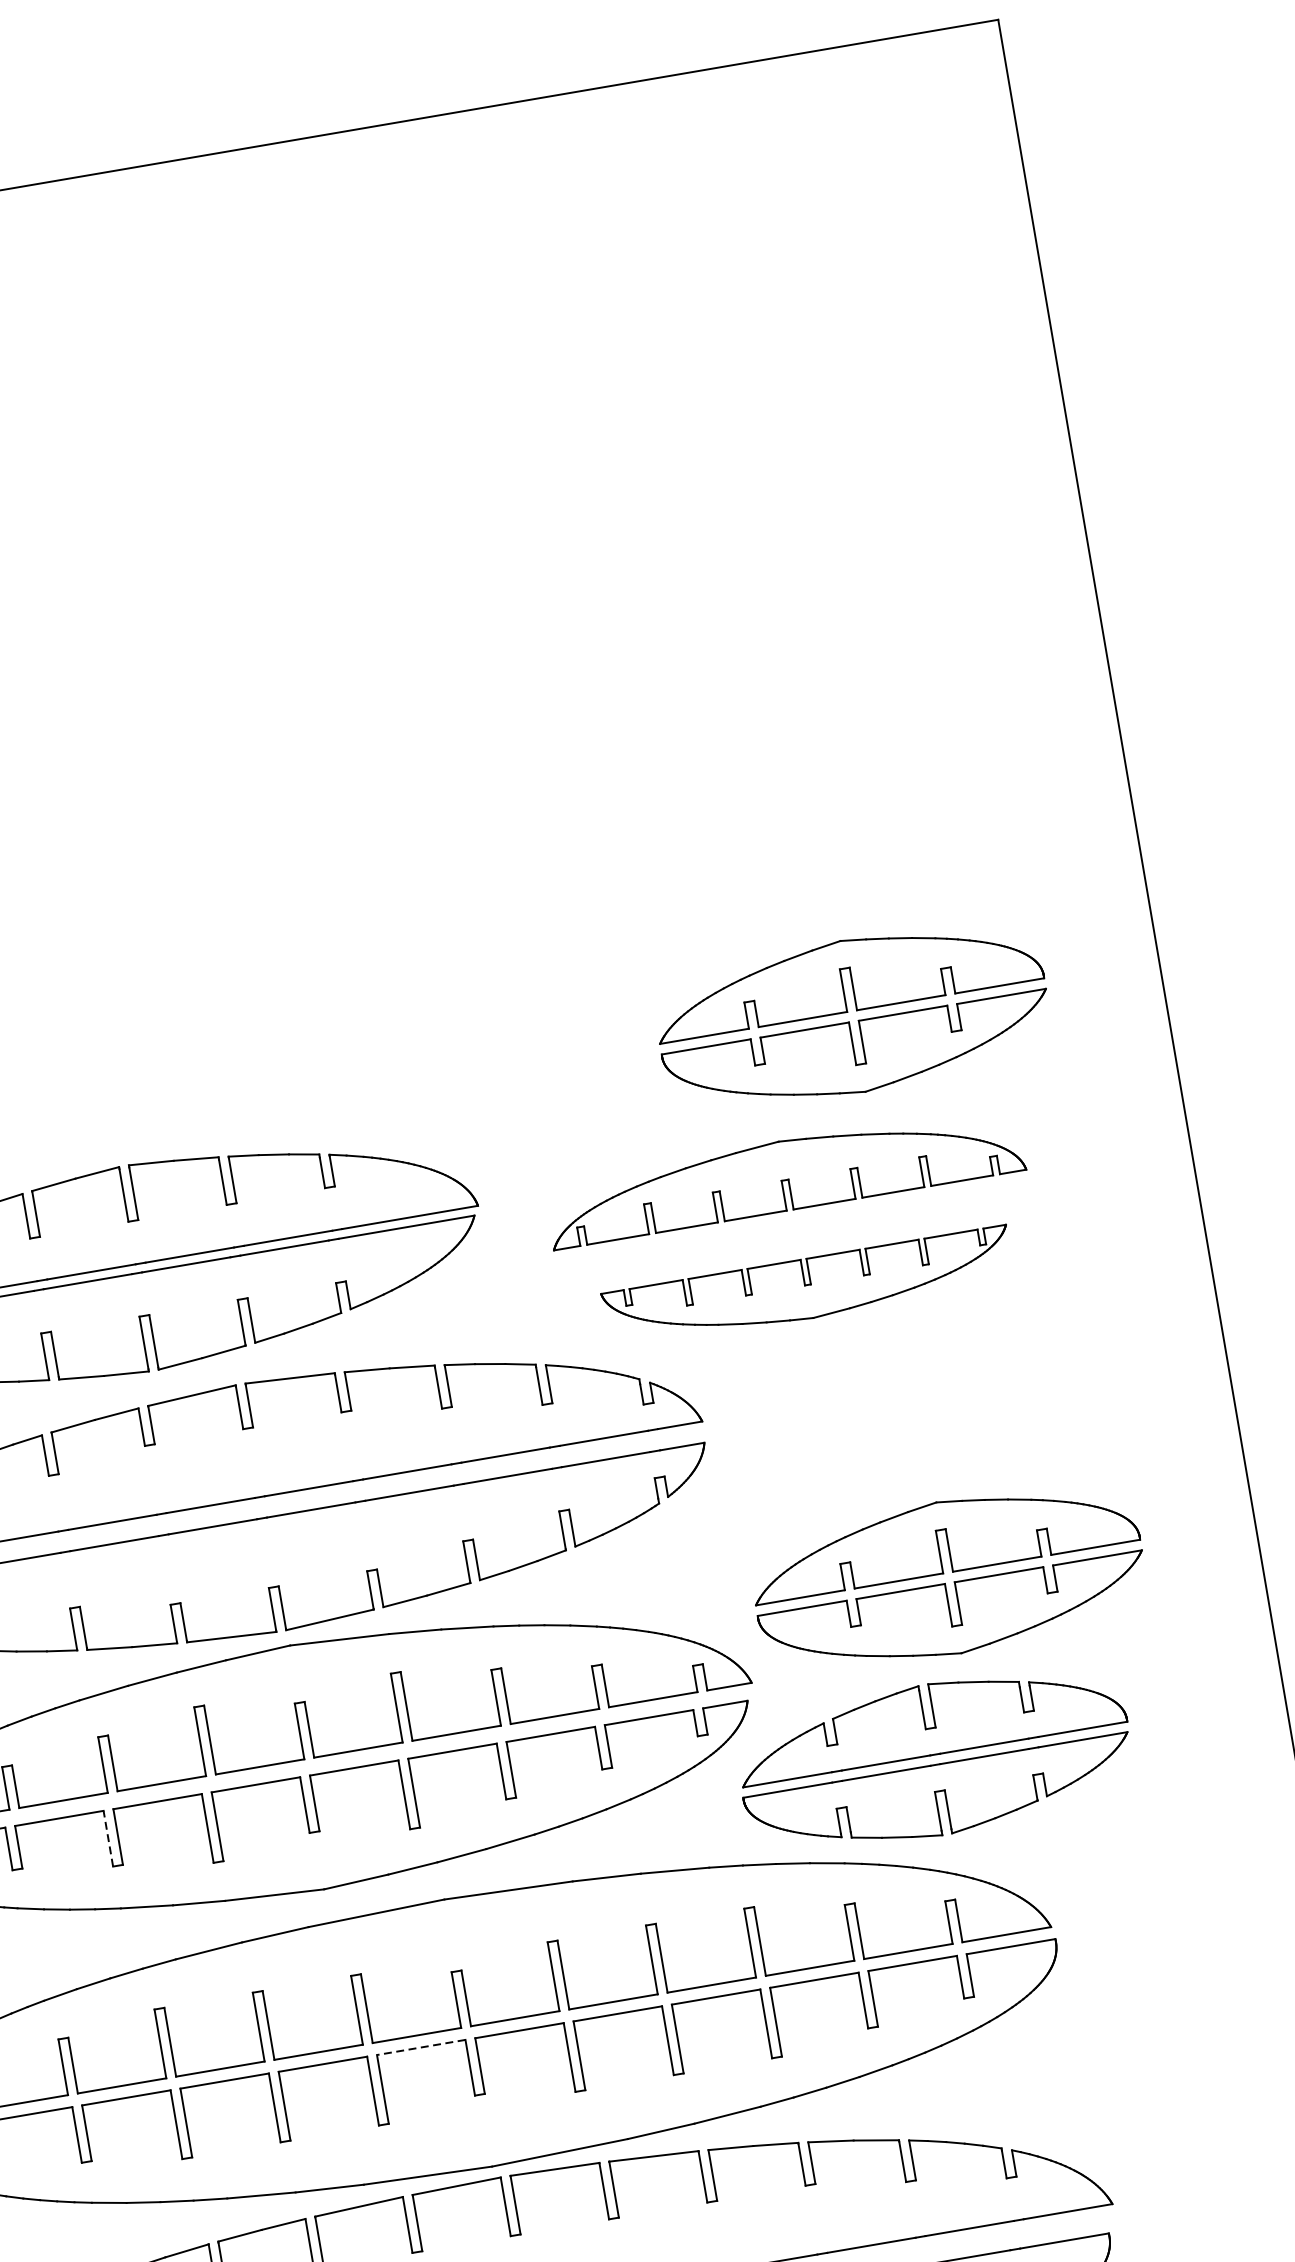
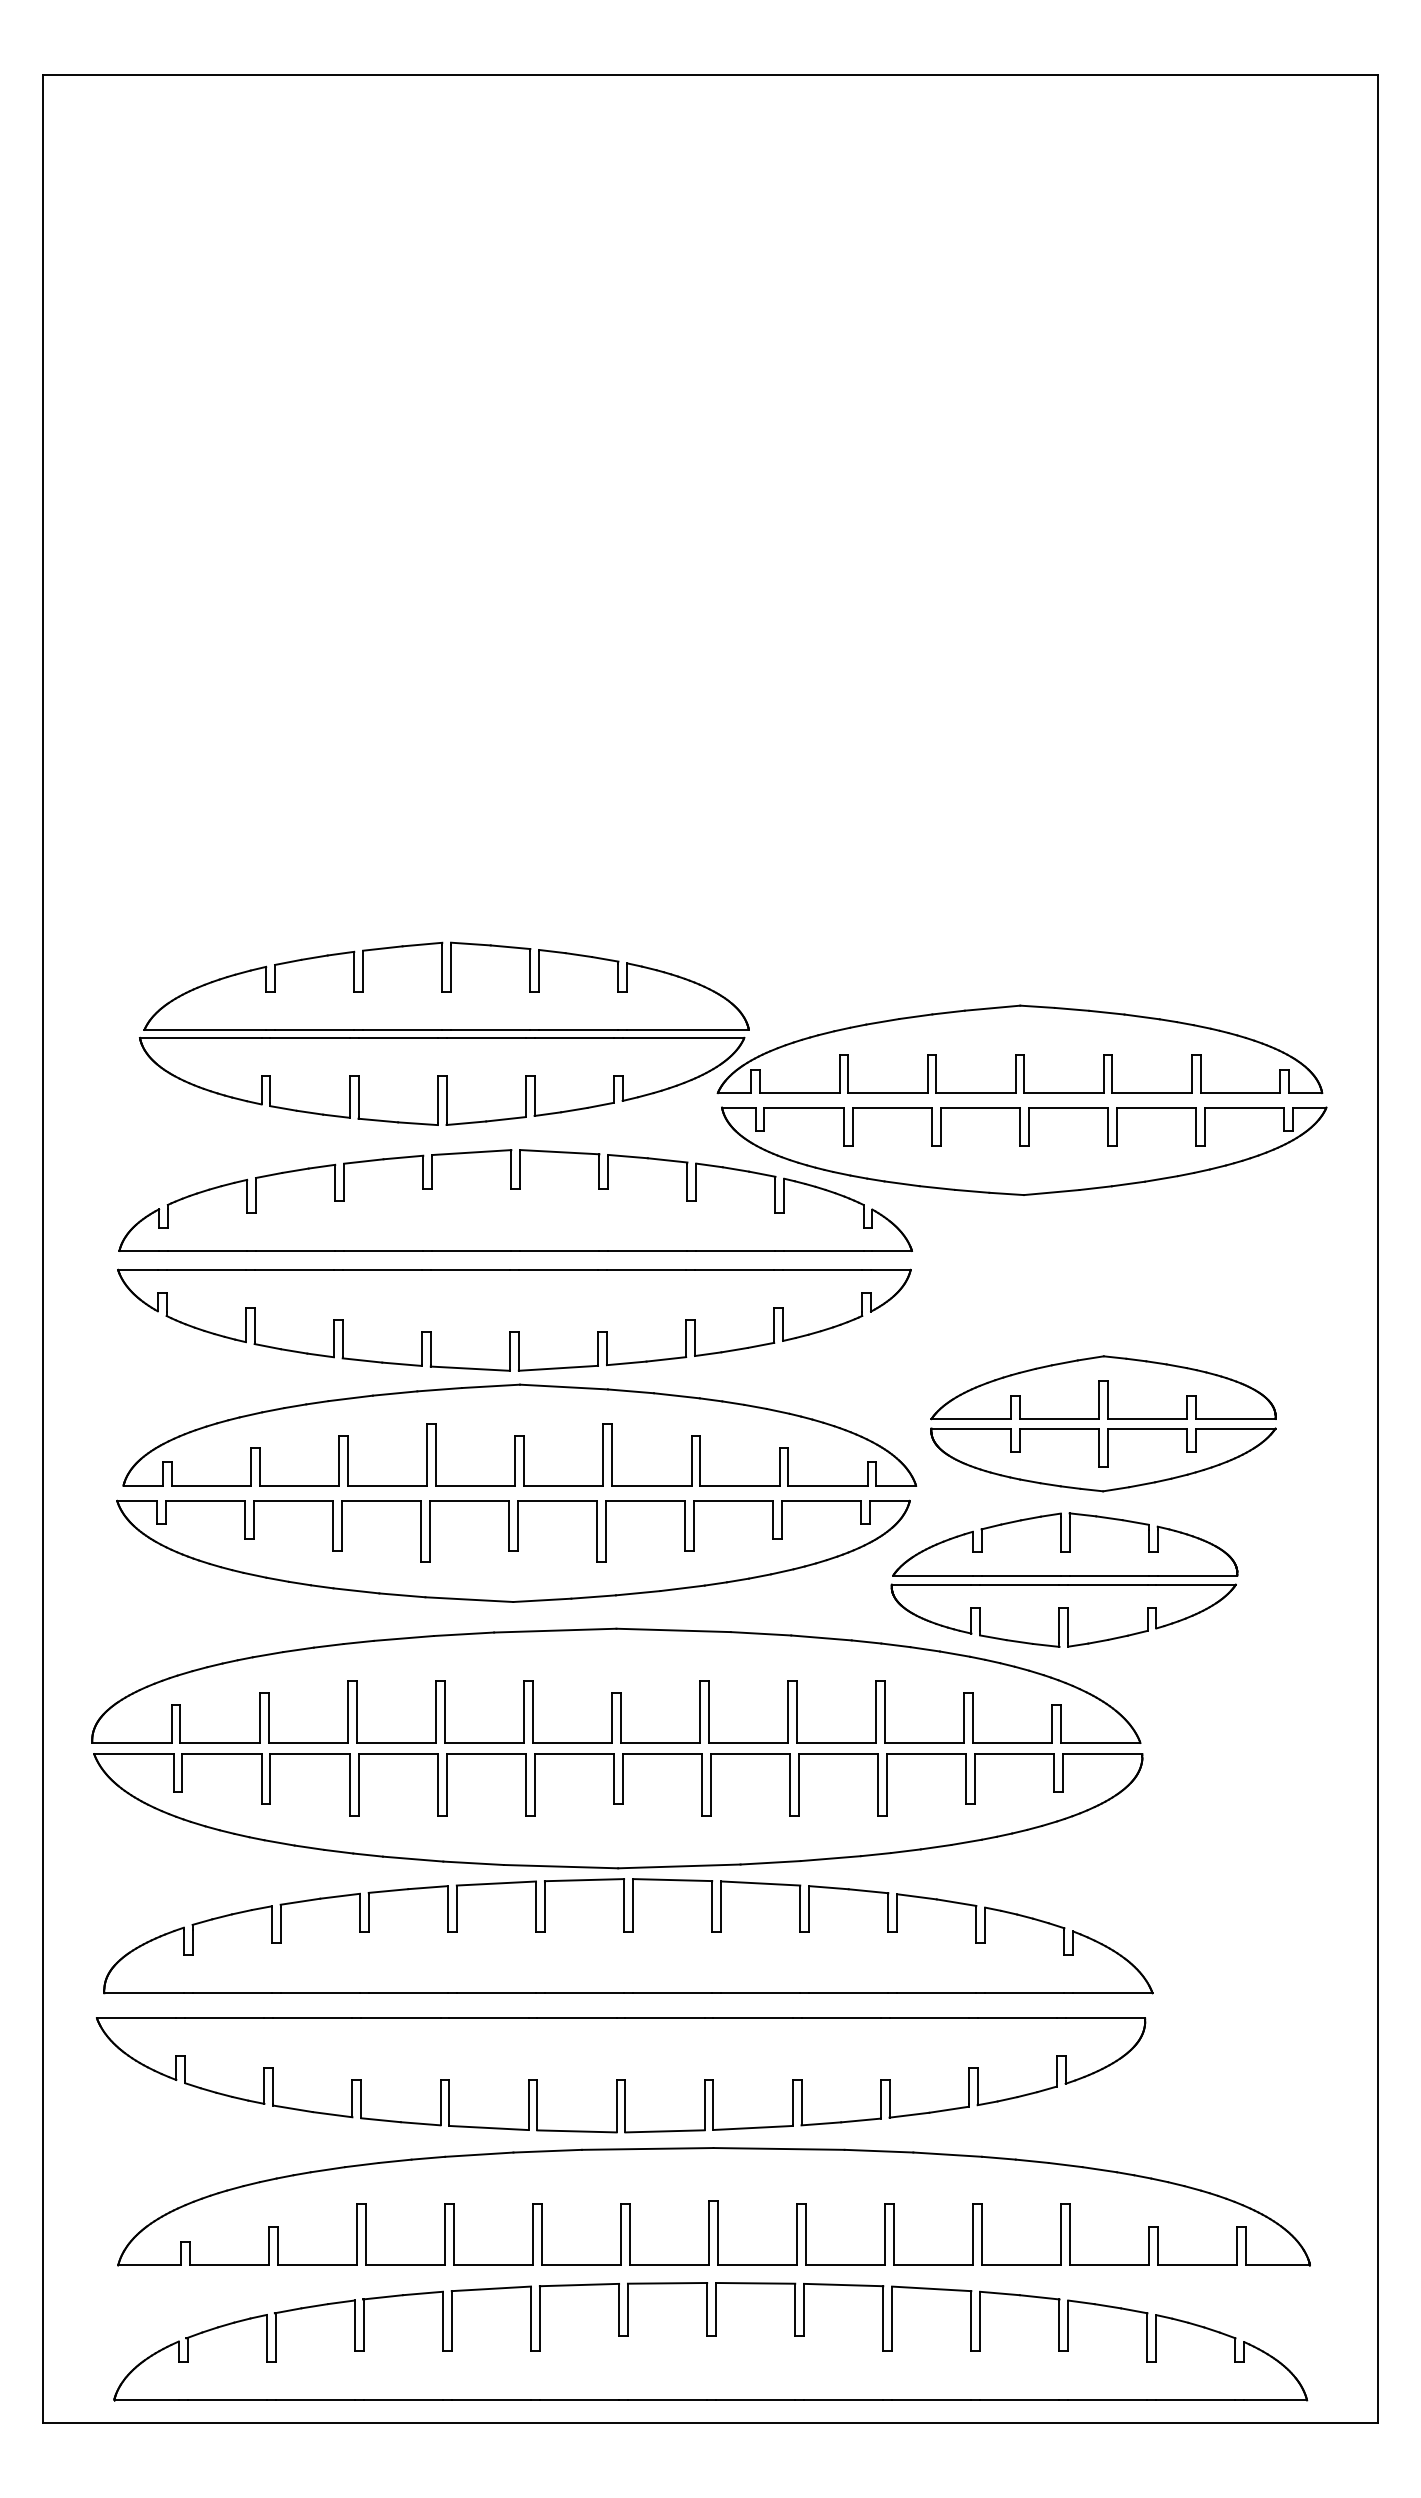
part: (852, 1016) -> (1103, 920), removed
part: (783, 1176) -> (1019, 1049), size x1.43
part: (808, 1287) -> (1024, 1150), size x1.67
line: (107, 1838) -> (332, 1525), dashed -> solid
line: (421, 2047) -> (574, 1754), dashed -> solid

